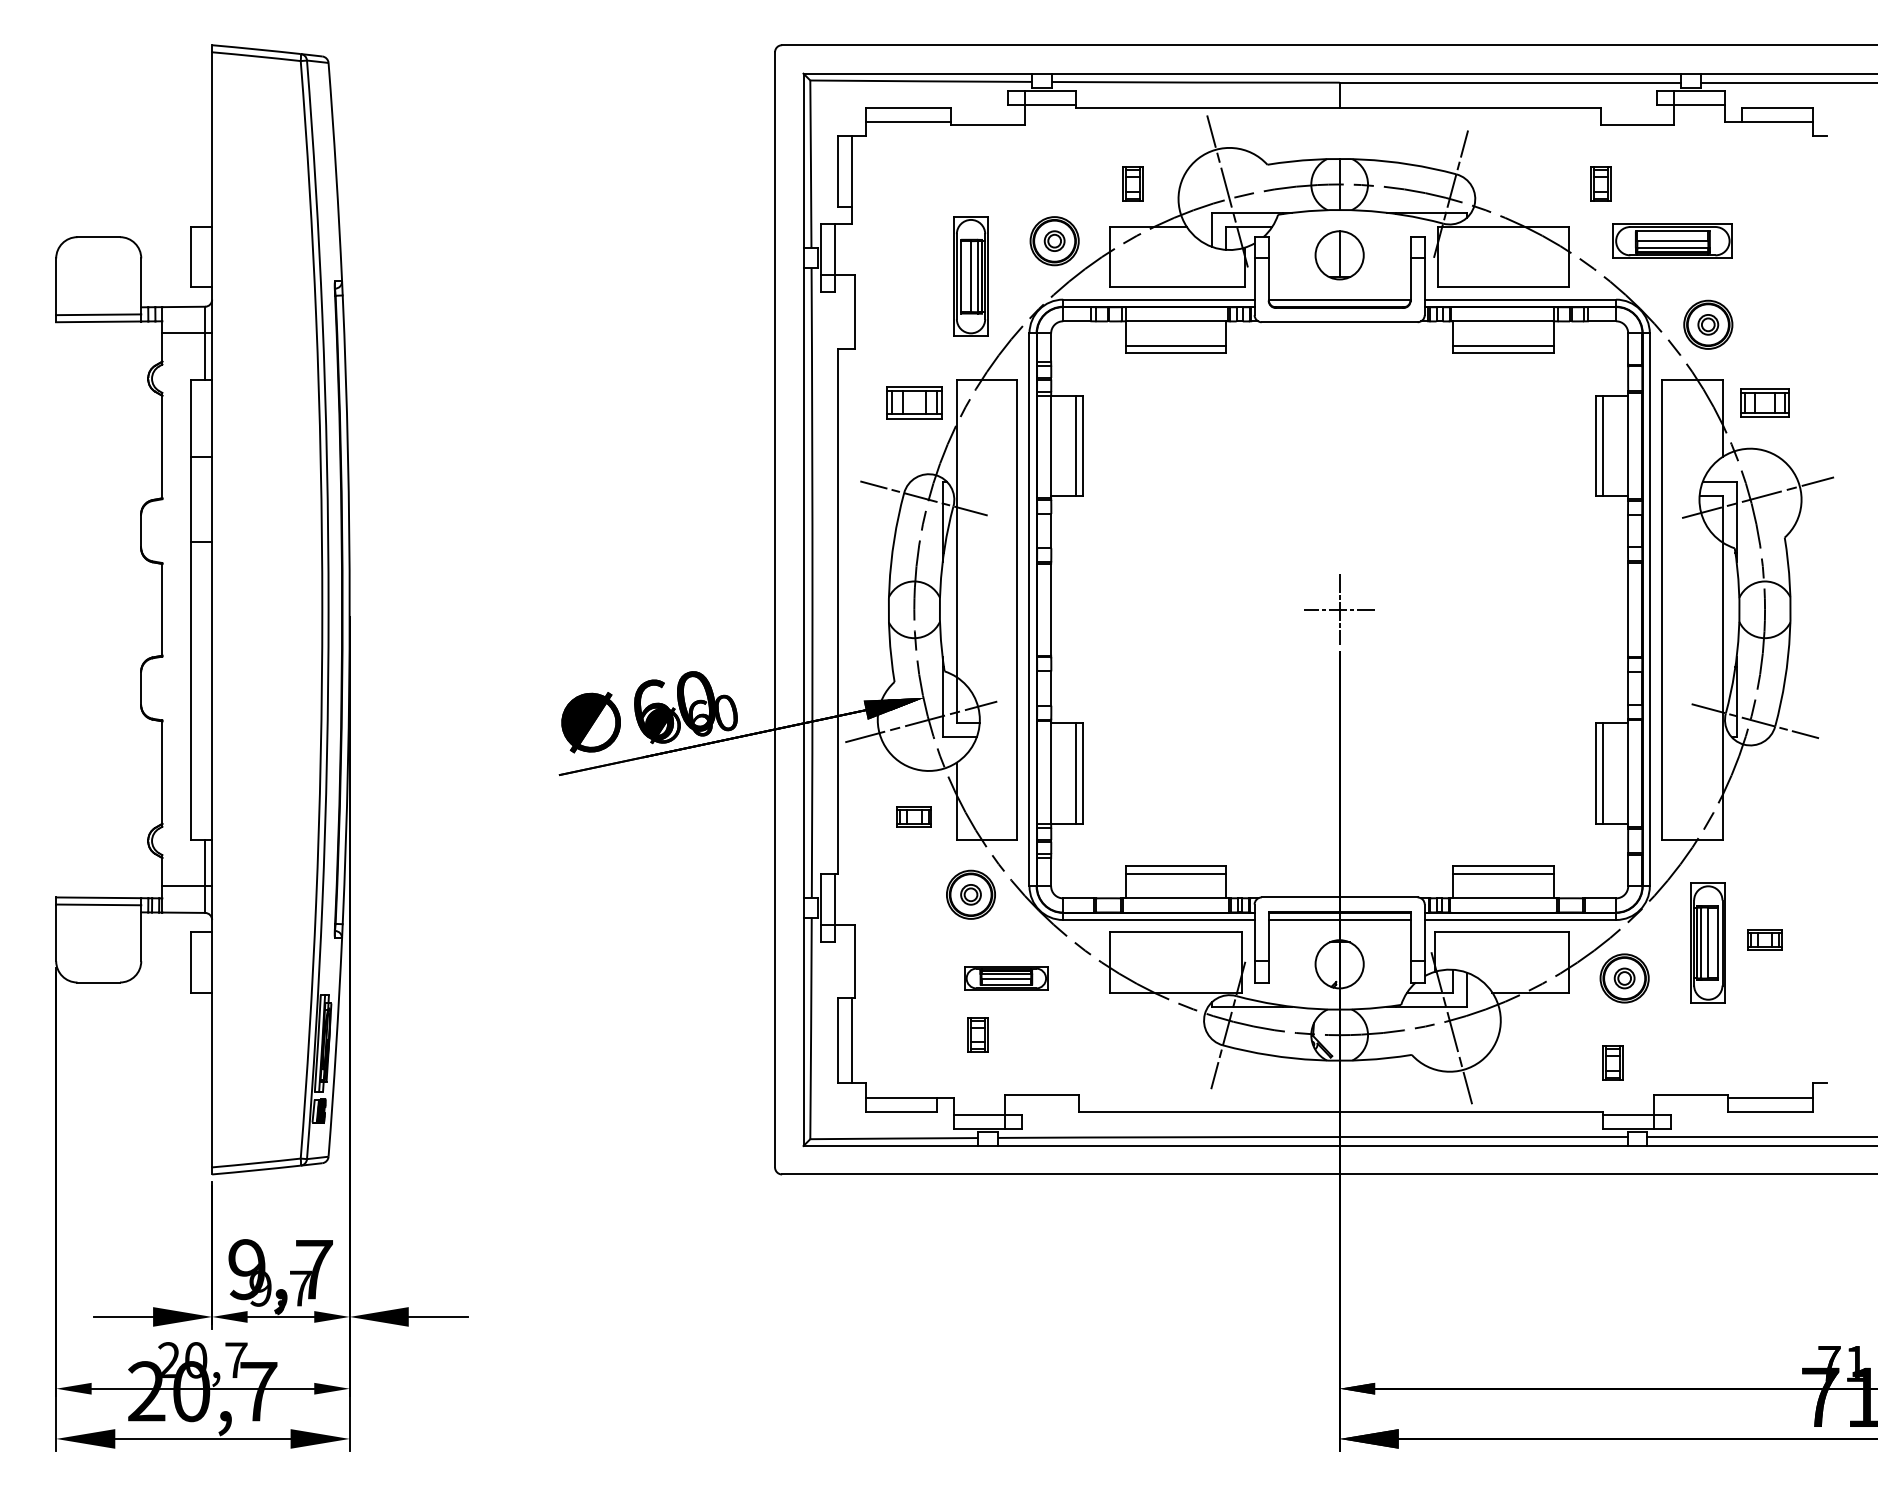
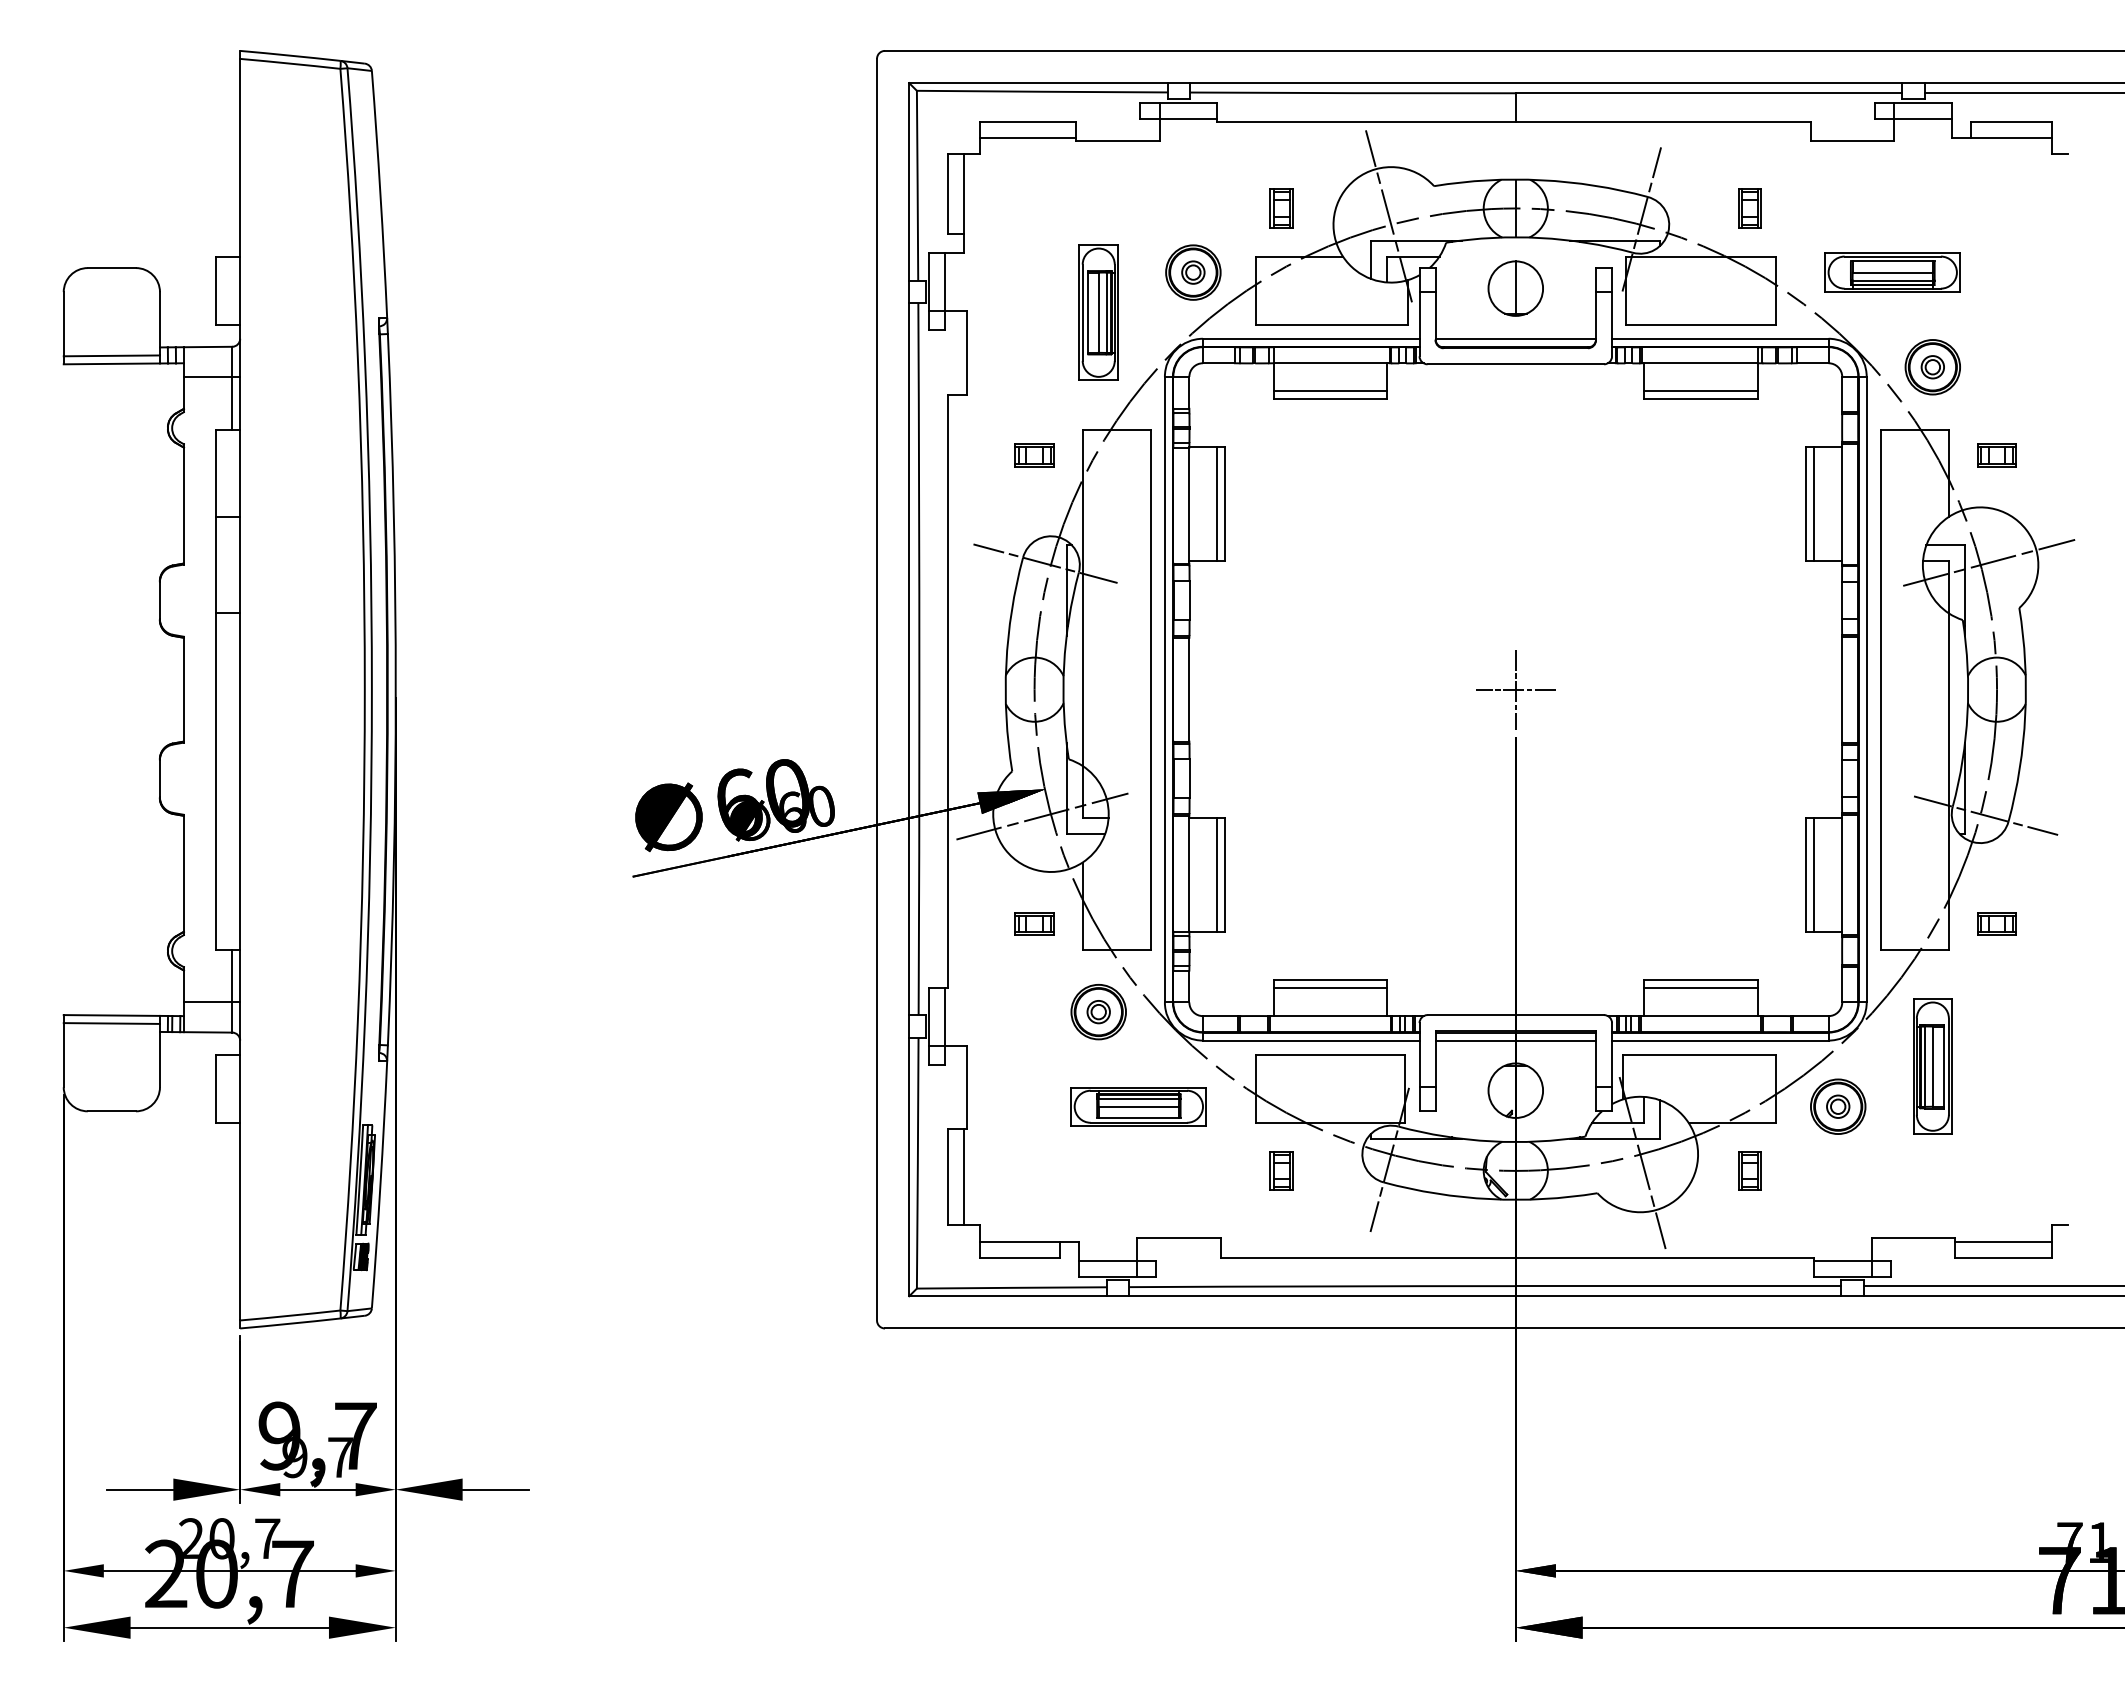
part: (1600, 184) -> (1749, 208), moved
part: (914, 402) -> (1034, 455), size x0.62
part: (1764, 402) -> (1996, 455), size x0.71
part: (1764, 939) -> (1996, 923), moved
part: (1006, 978) -> (1138, 1106), size x1.43
part: (977, 1034) -> (1281, 1170), moved
part: (1612, 1063) -> (1749, 1170), moved

